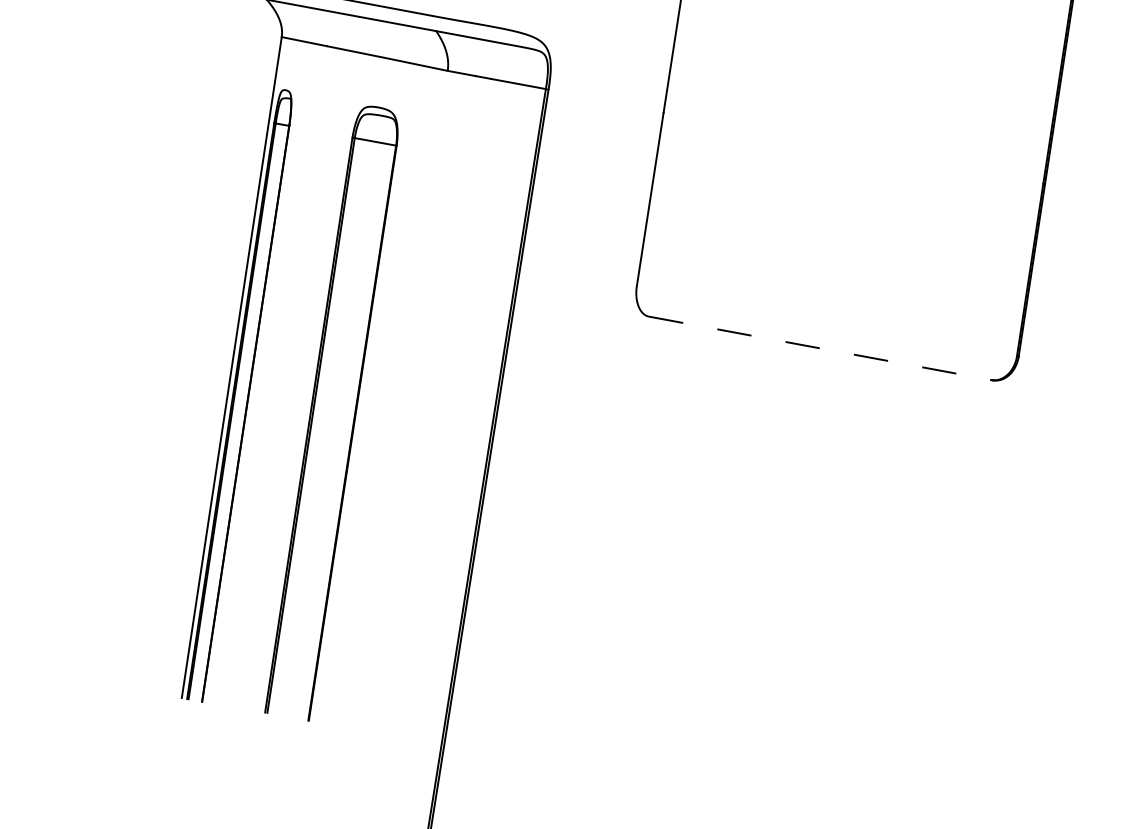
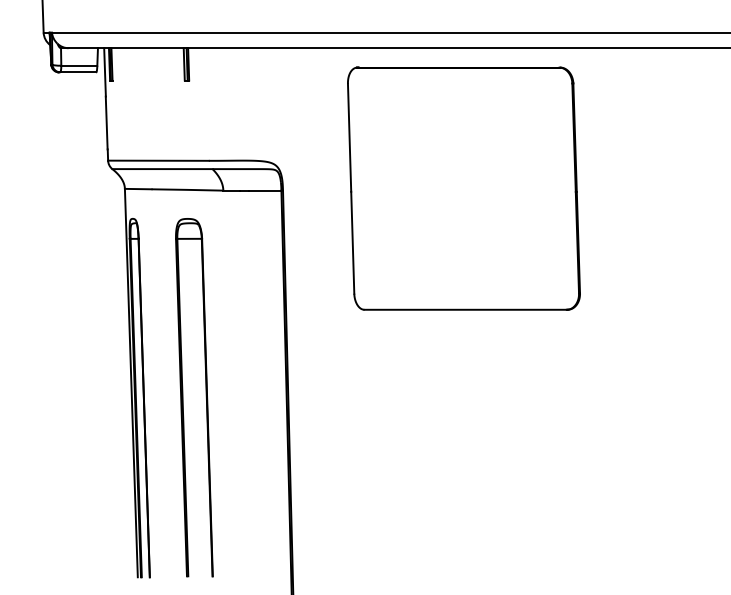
line: (821, 348) -> (466, 309), dashed -> solid

